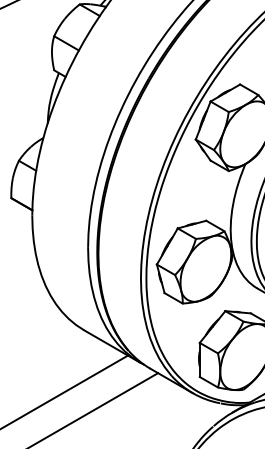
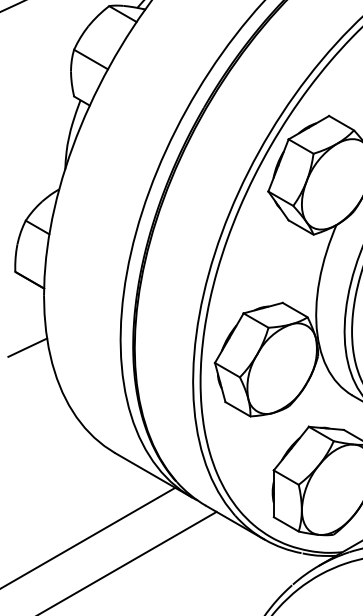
line: (20, 253) -> (27, 347), added

